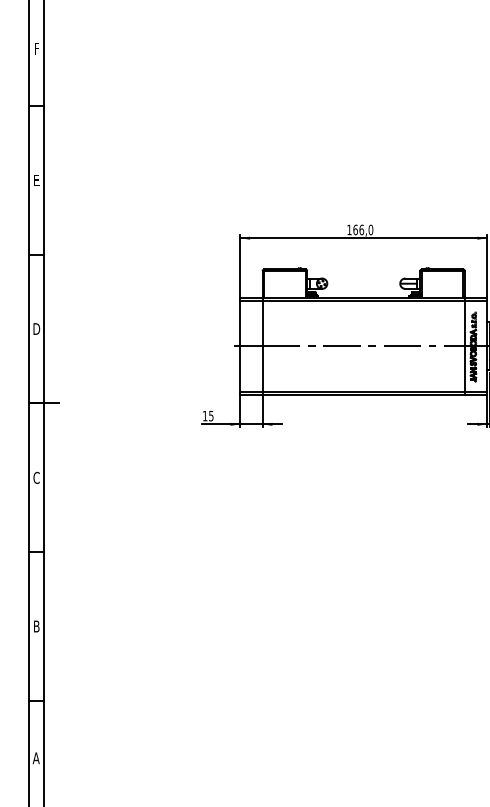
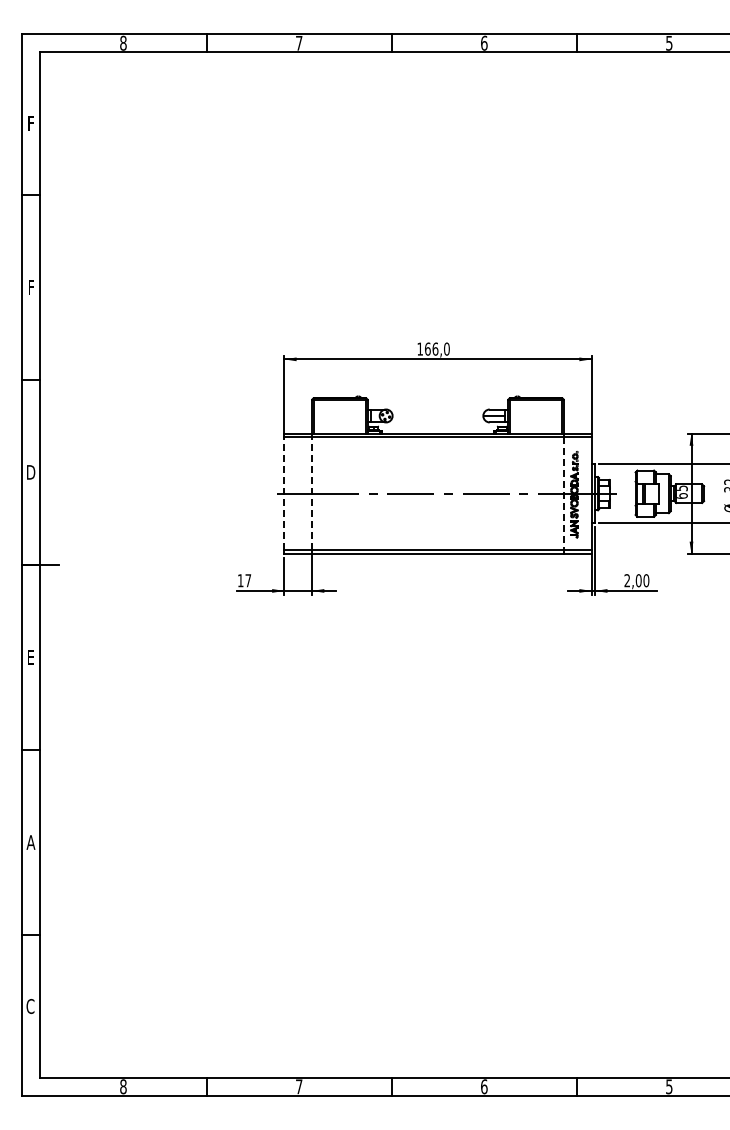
text: (37, 180) -> (31, 287), E -> F
line: (240, 346) -> (284, 493), solid -> dashed
line: (262, 346) -> (312, 493), solid -> dashed
line: (464, 346) -> (563, 494), solid -> dashed
text: (211, 415) -> (248, 580), 15 -> 17
text: (36, 477) -> (30, 657), C -> E
text: (36, 626) -> (30, 842), B -> A
text: (36, 758) -> (30, 1006), A -> C

